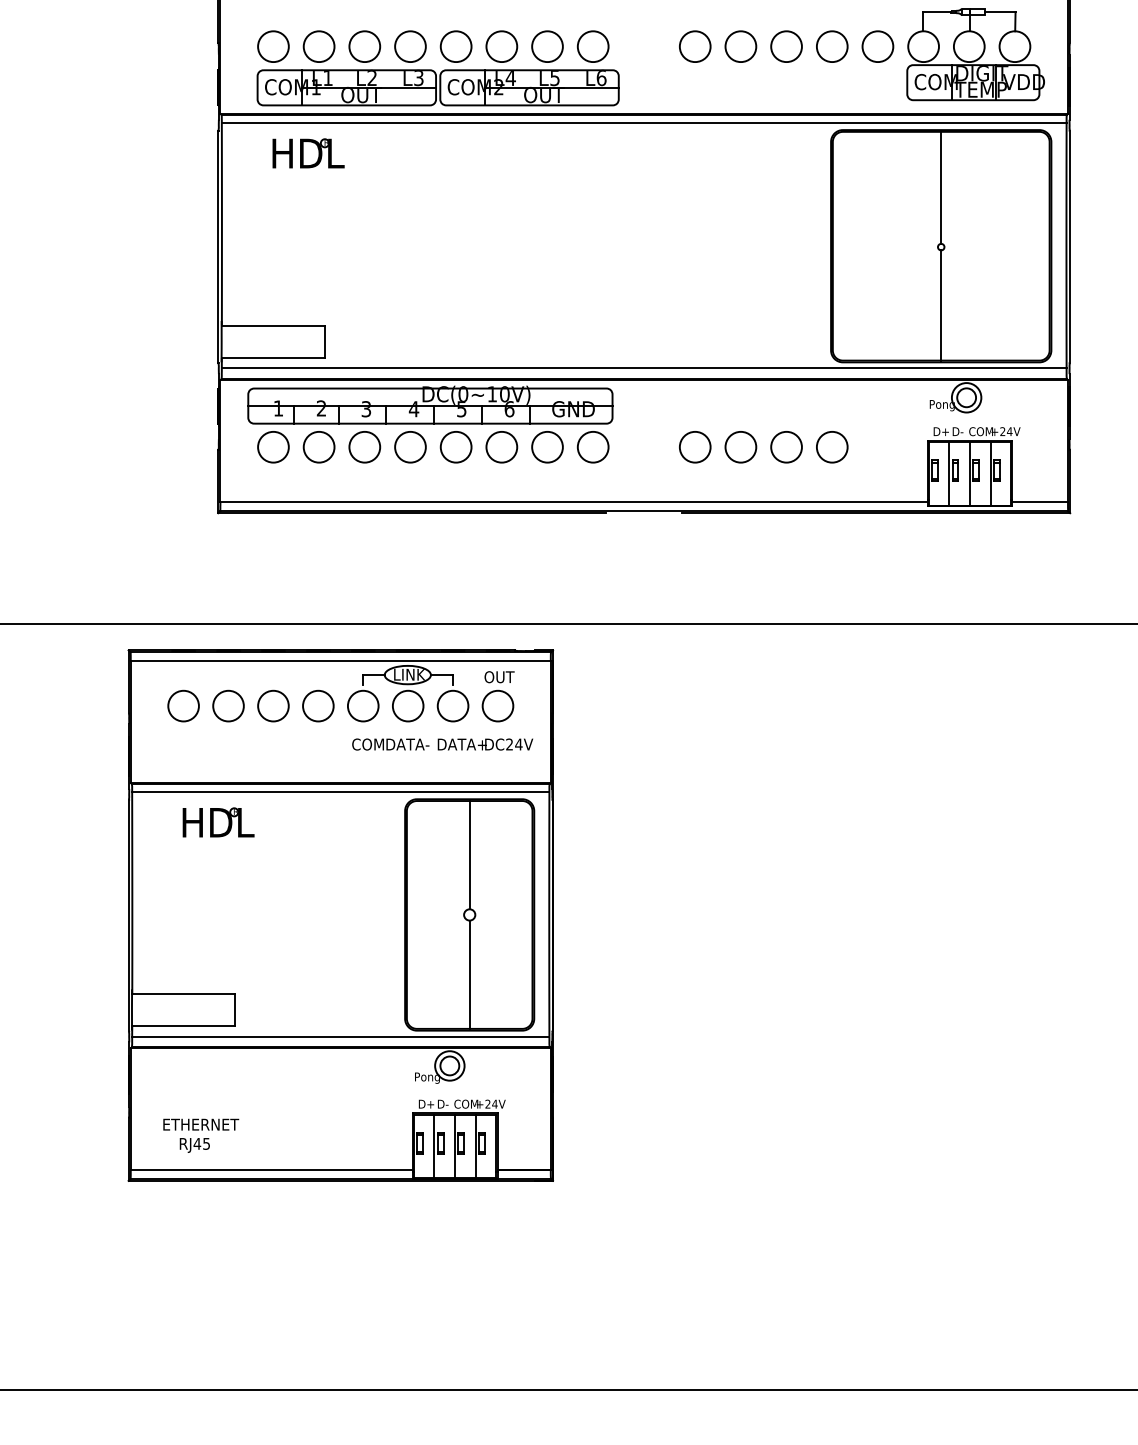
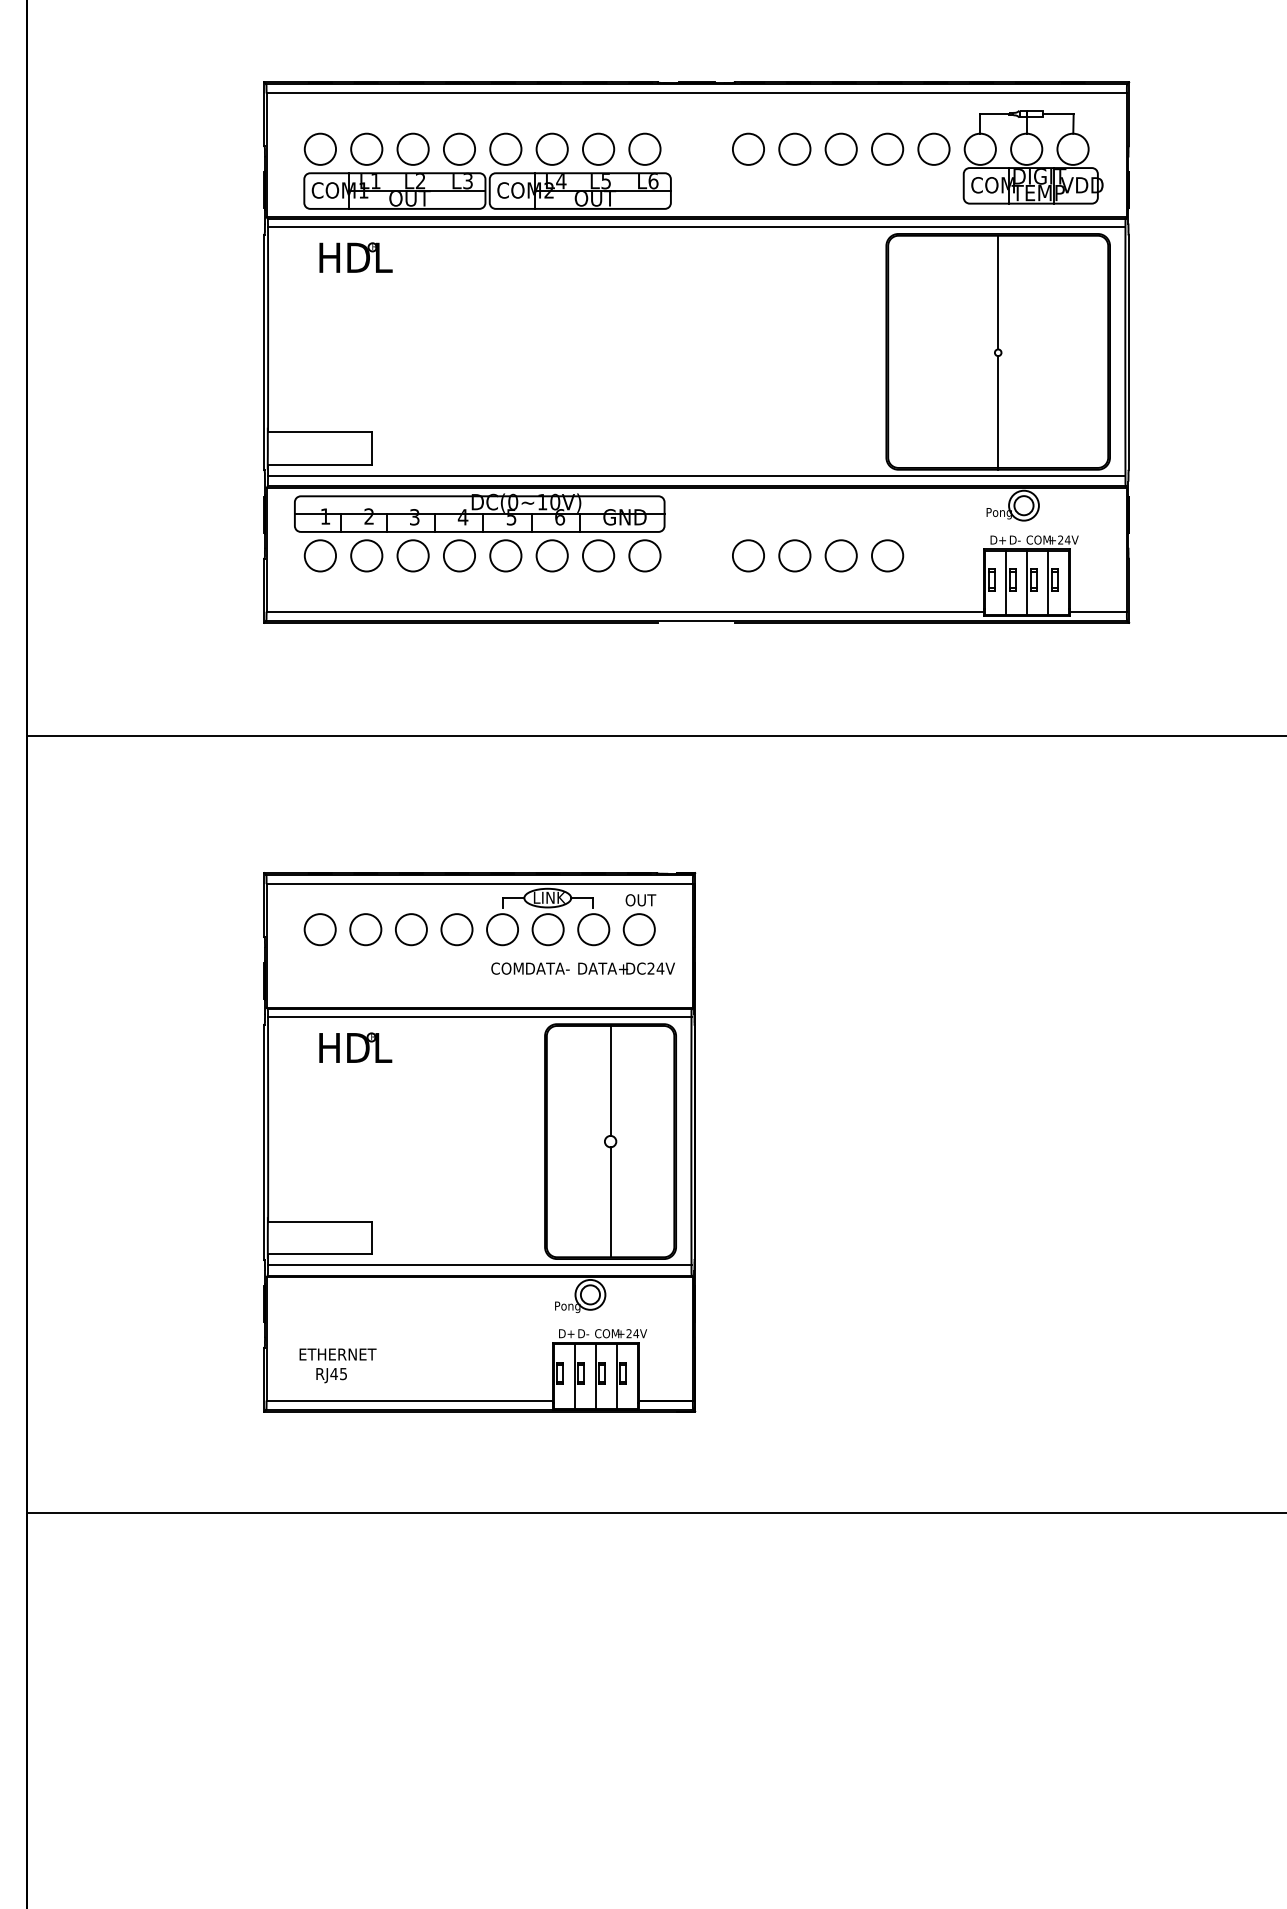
part: (340, 915) -> (479, 1142), moved

